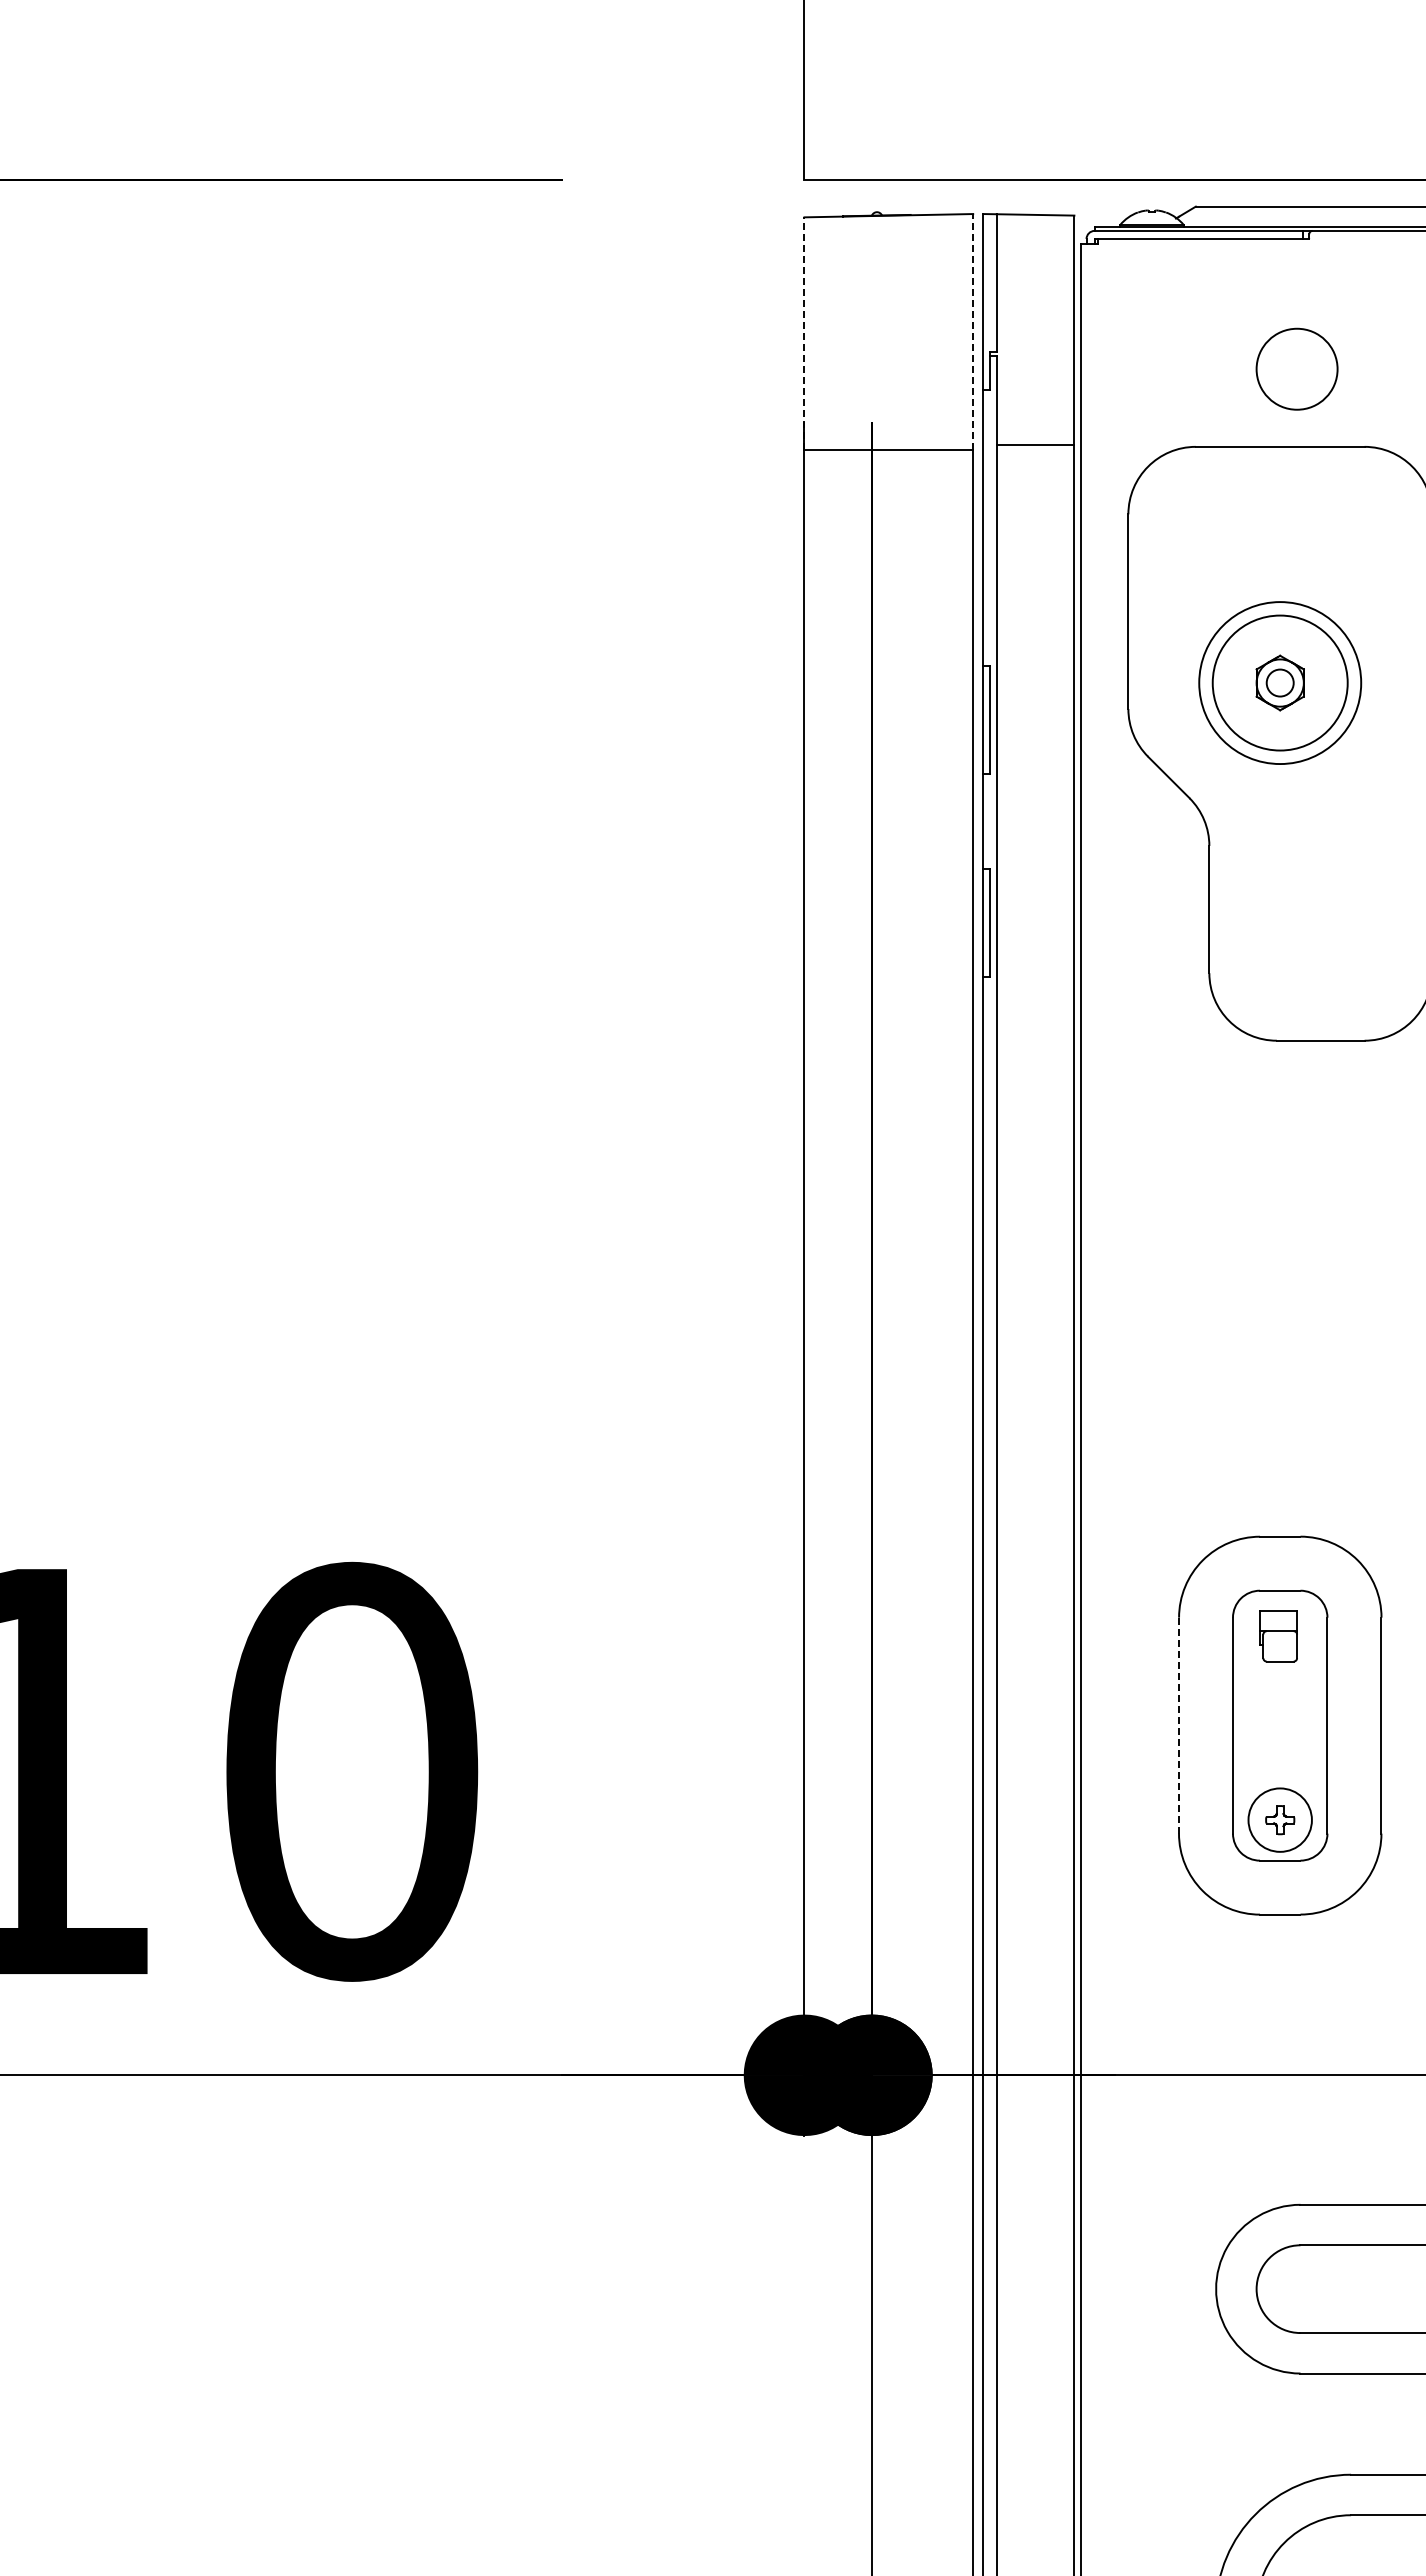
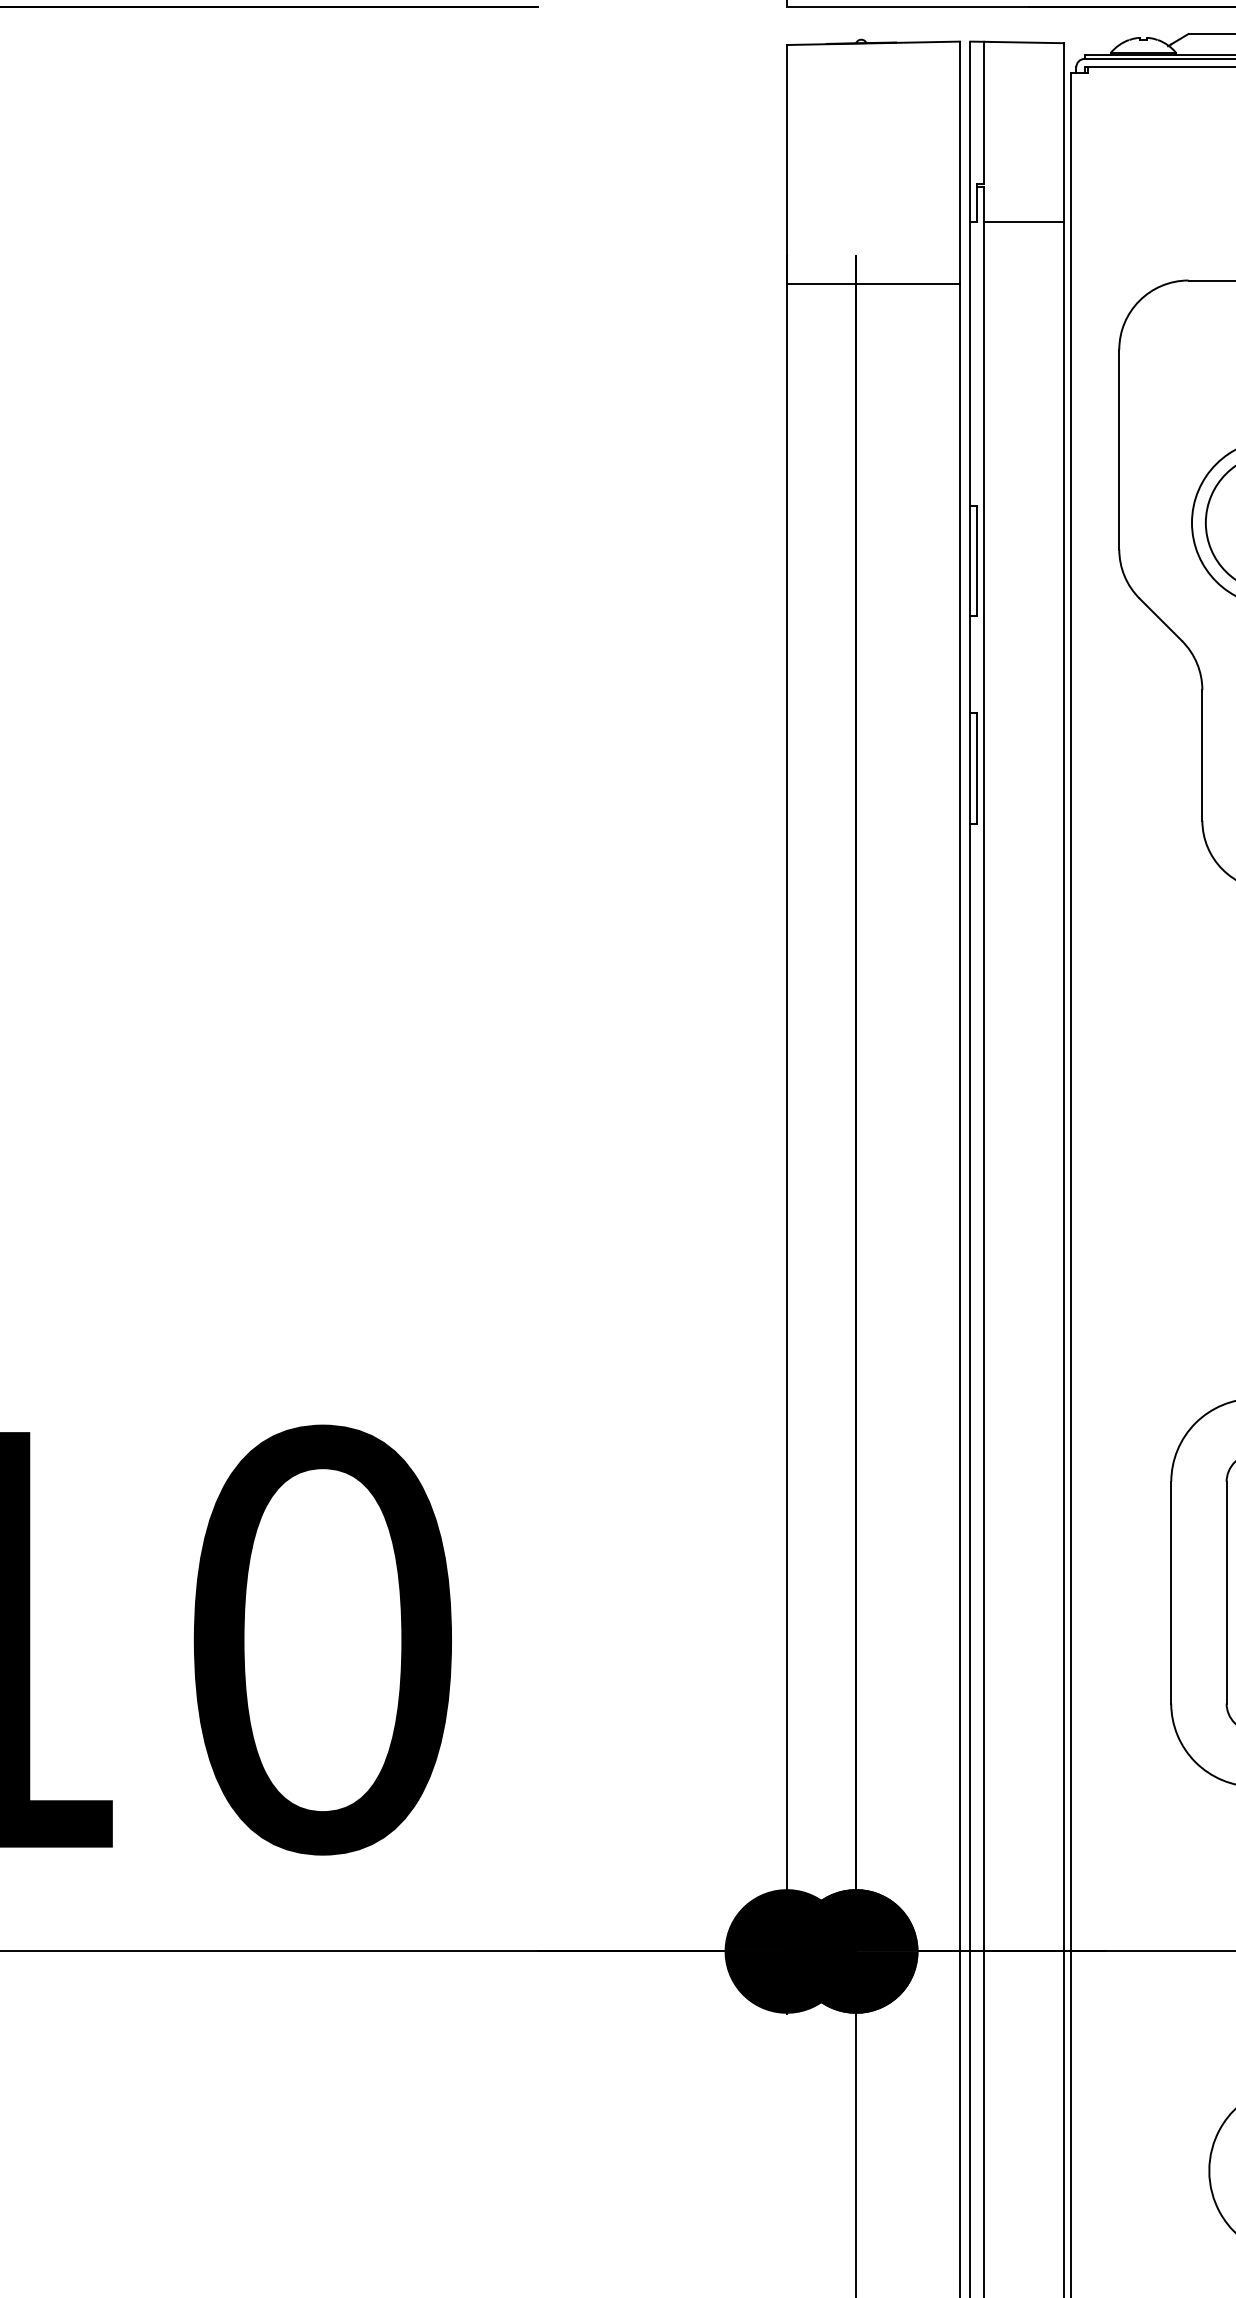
line: (973, 331) -> (960, 162), dashed -> solid
line: (804, 333) -> (786, 164), dashed -> solid
line: (1035, 444) -> (1023, 221), moved
line: (1179, 1725) -> (1171, 1592), dashed -> solid

